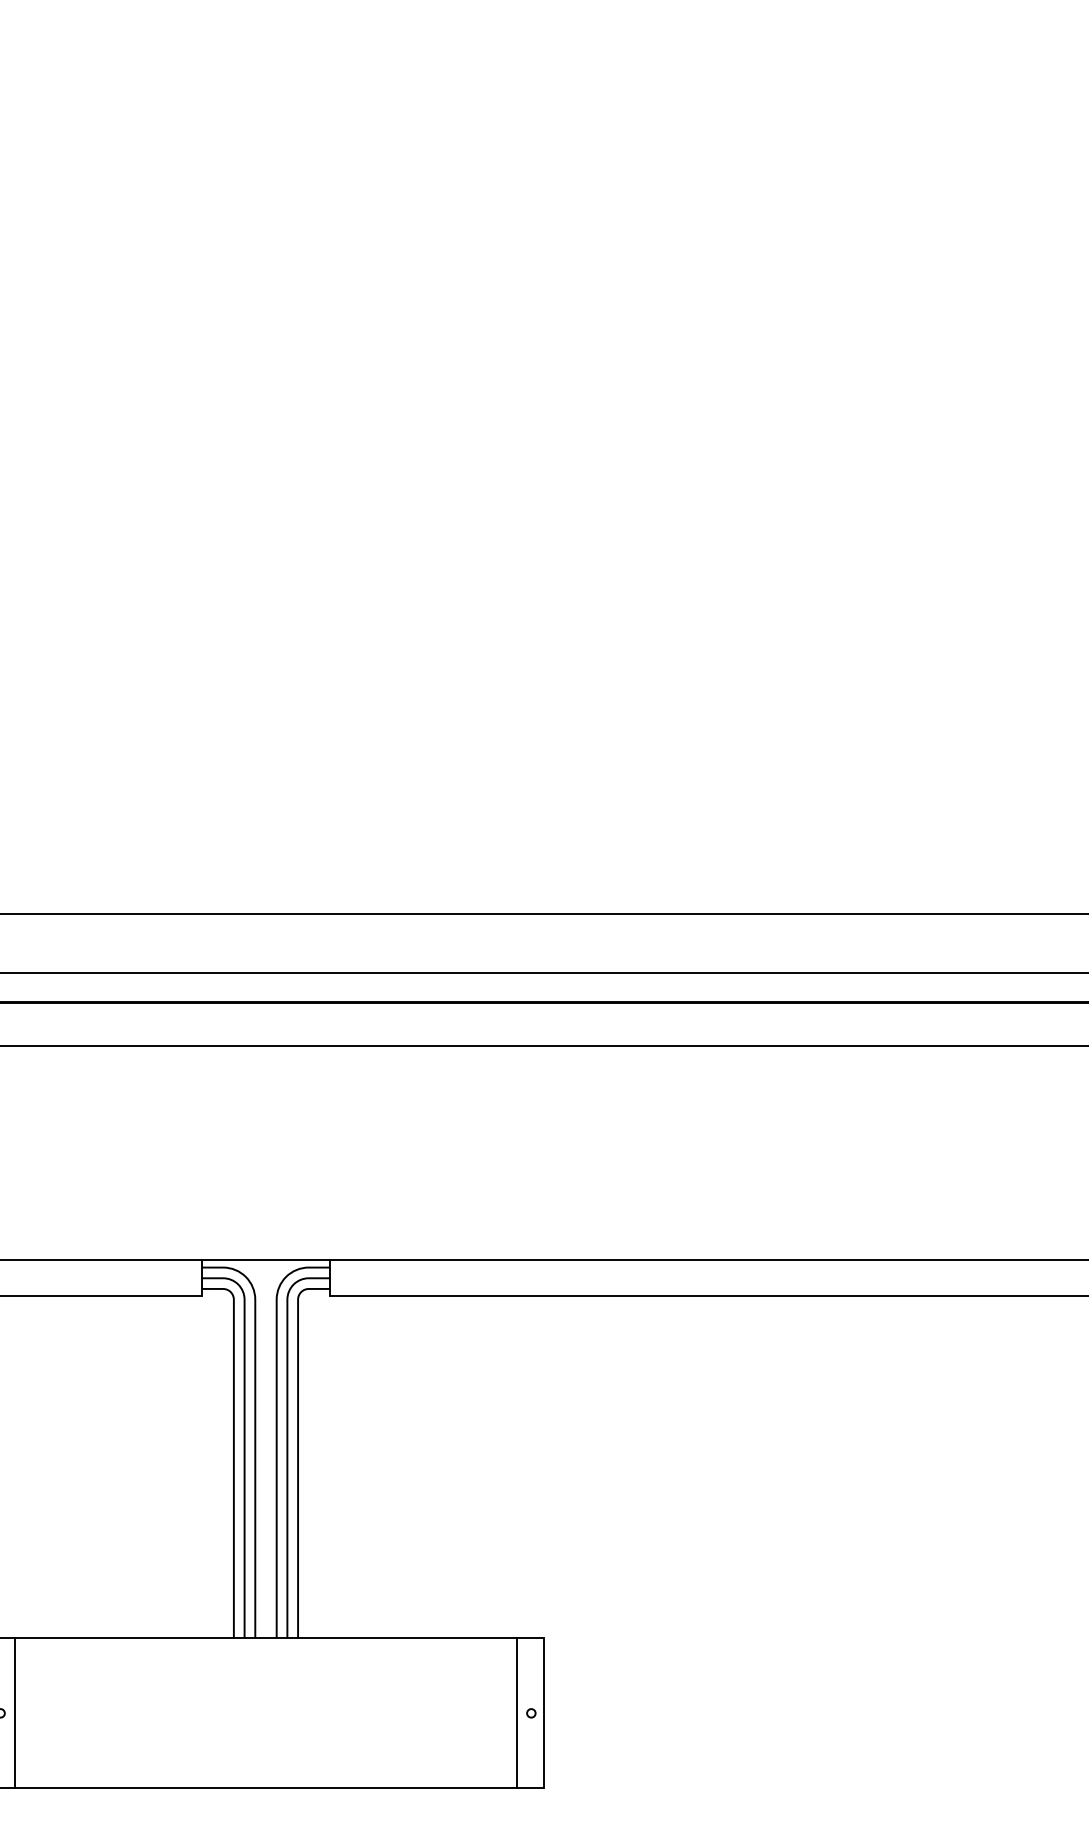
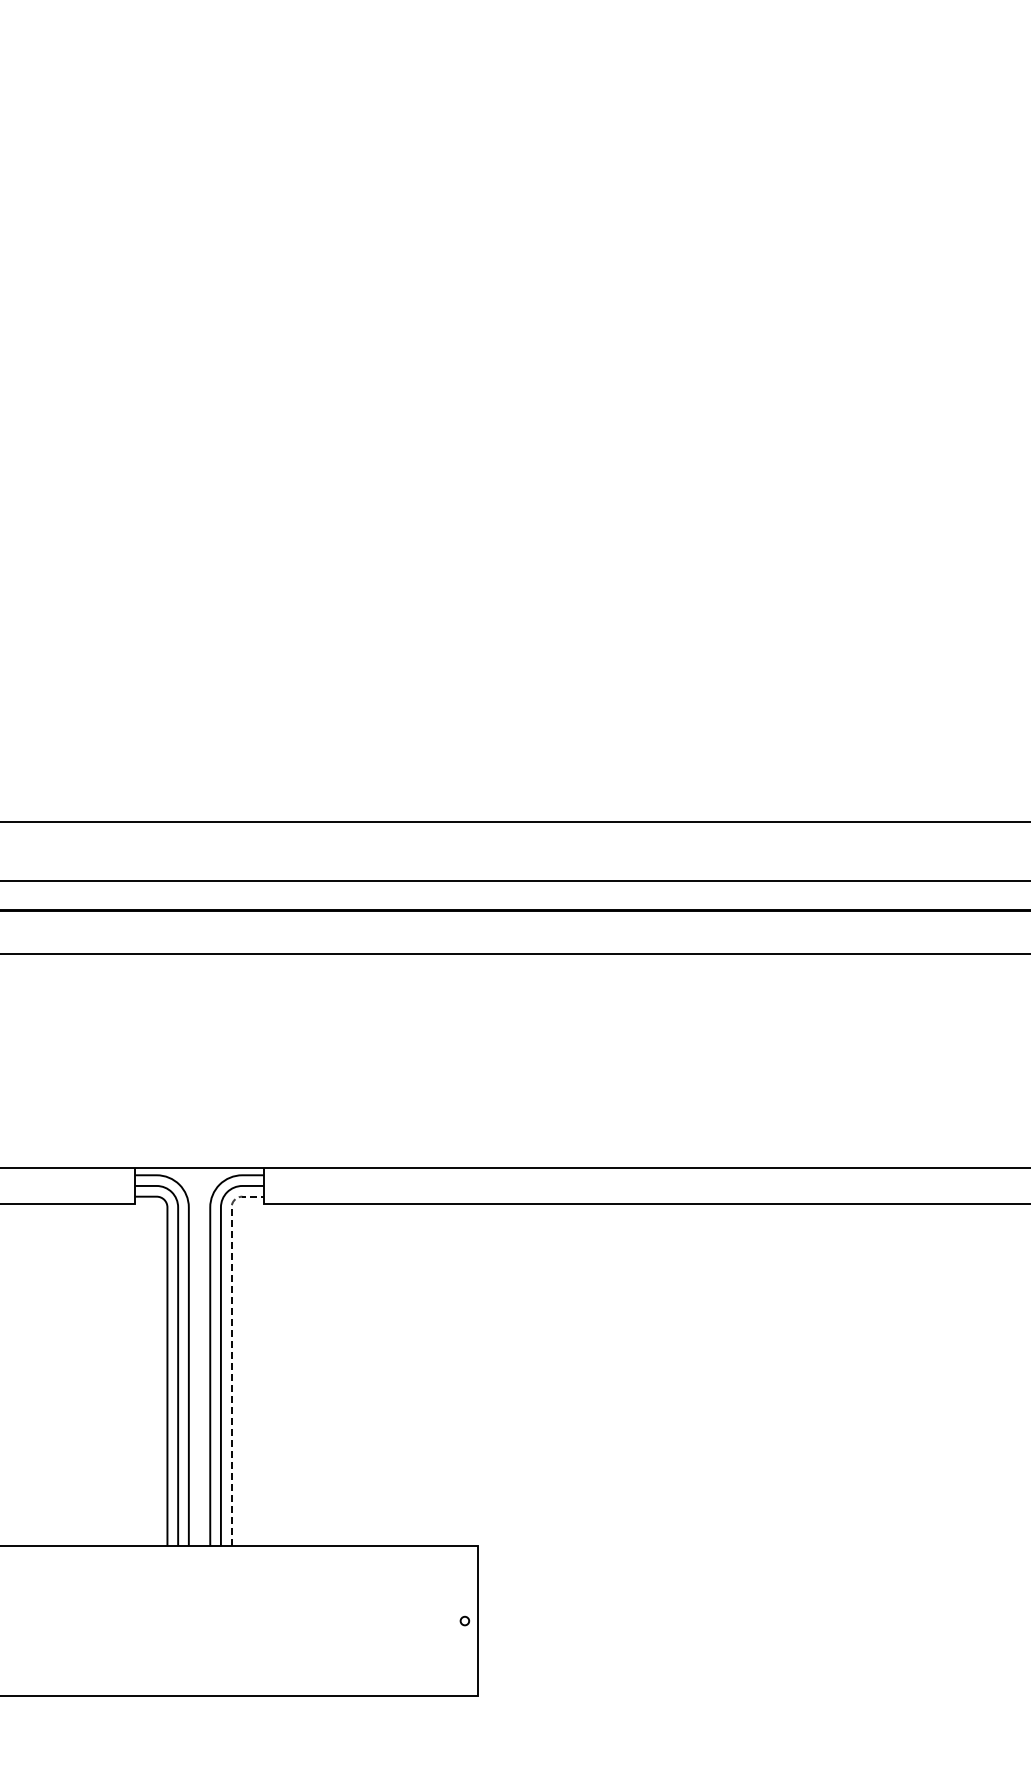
line: (298, 1441) -> (232, 1349), solid -> dashed
line: (517, 1713) -> (451, 1621), removed

